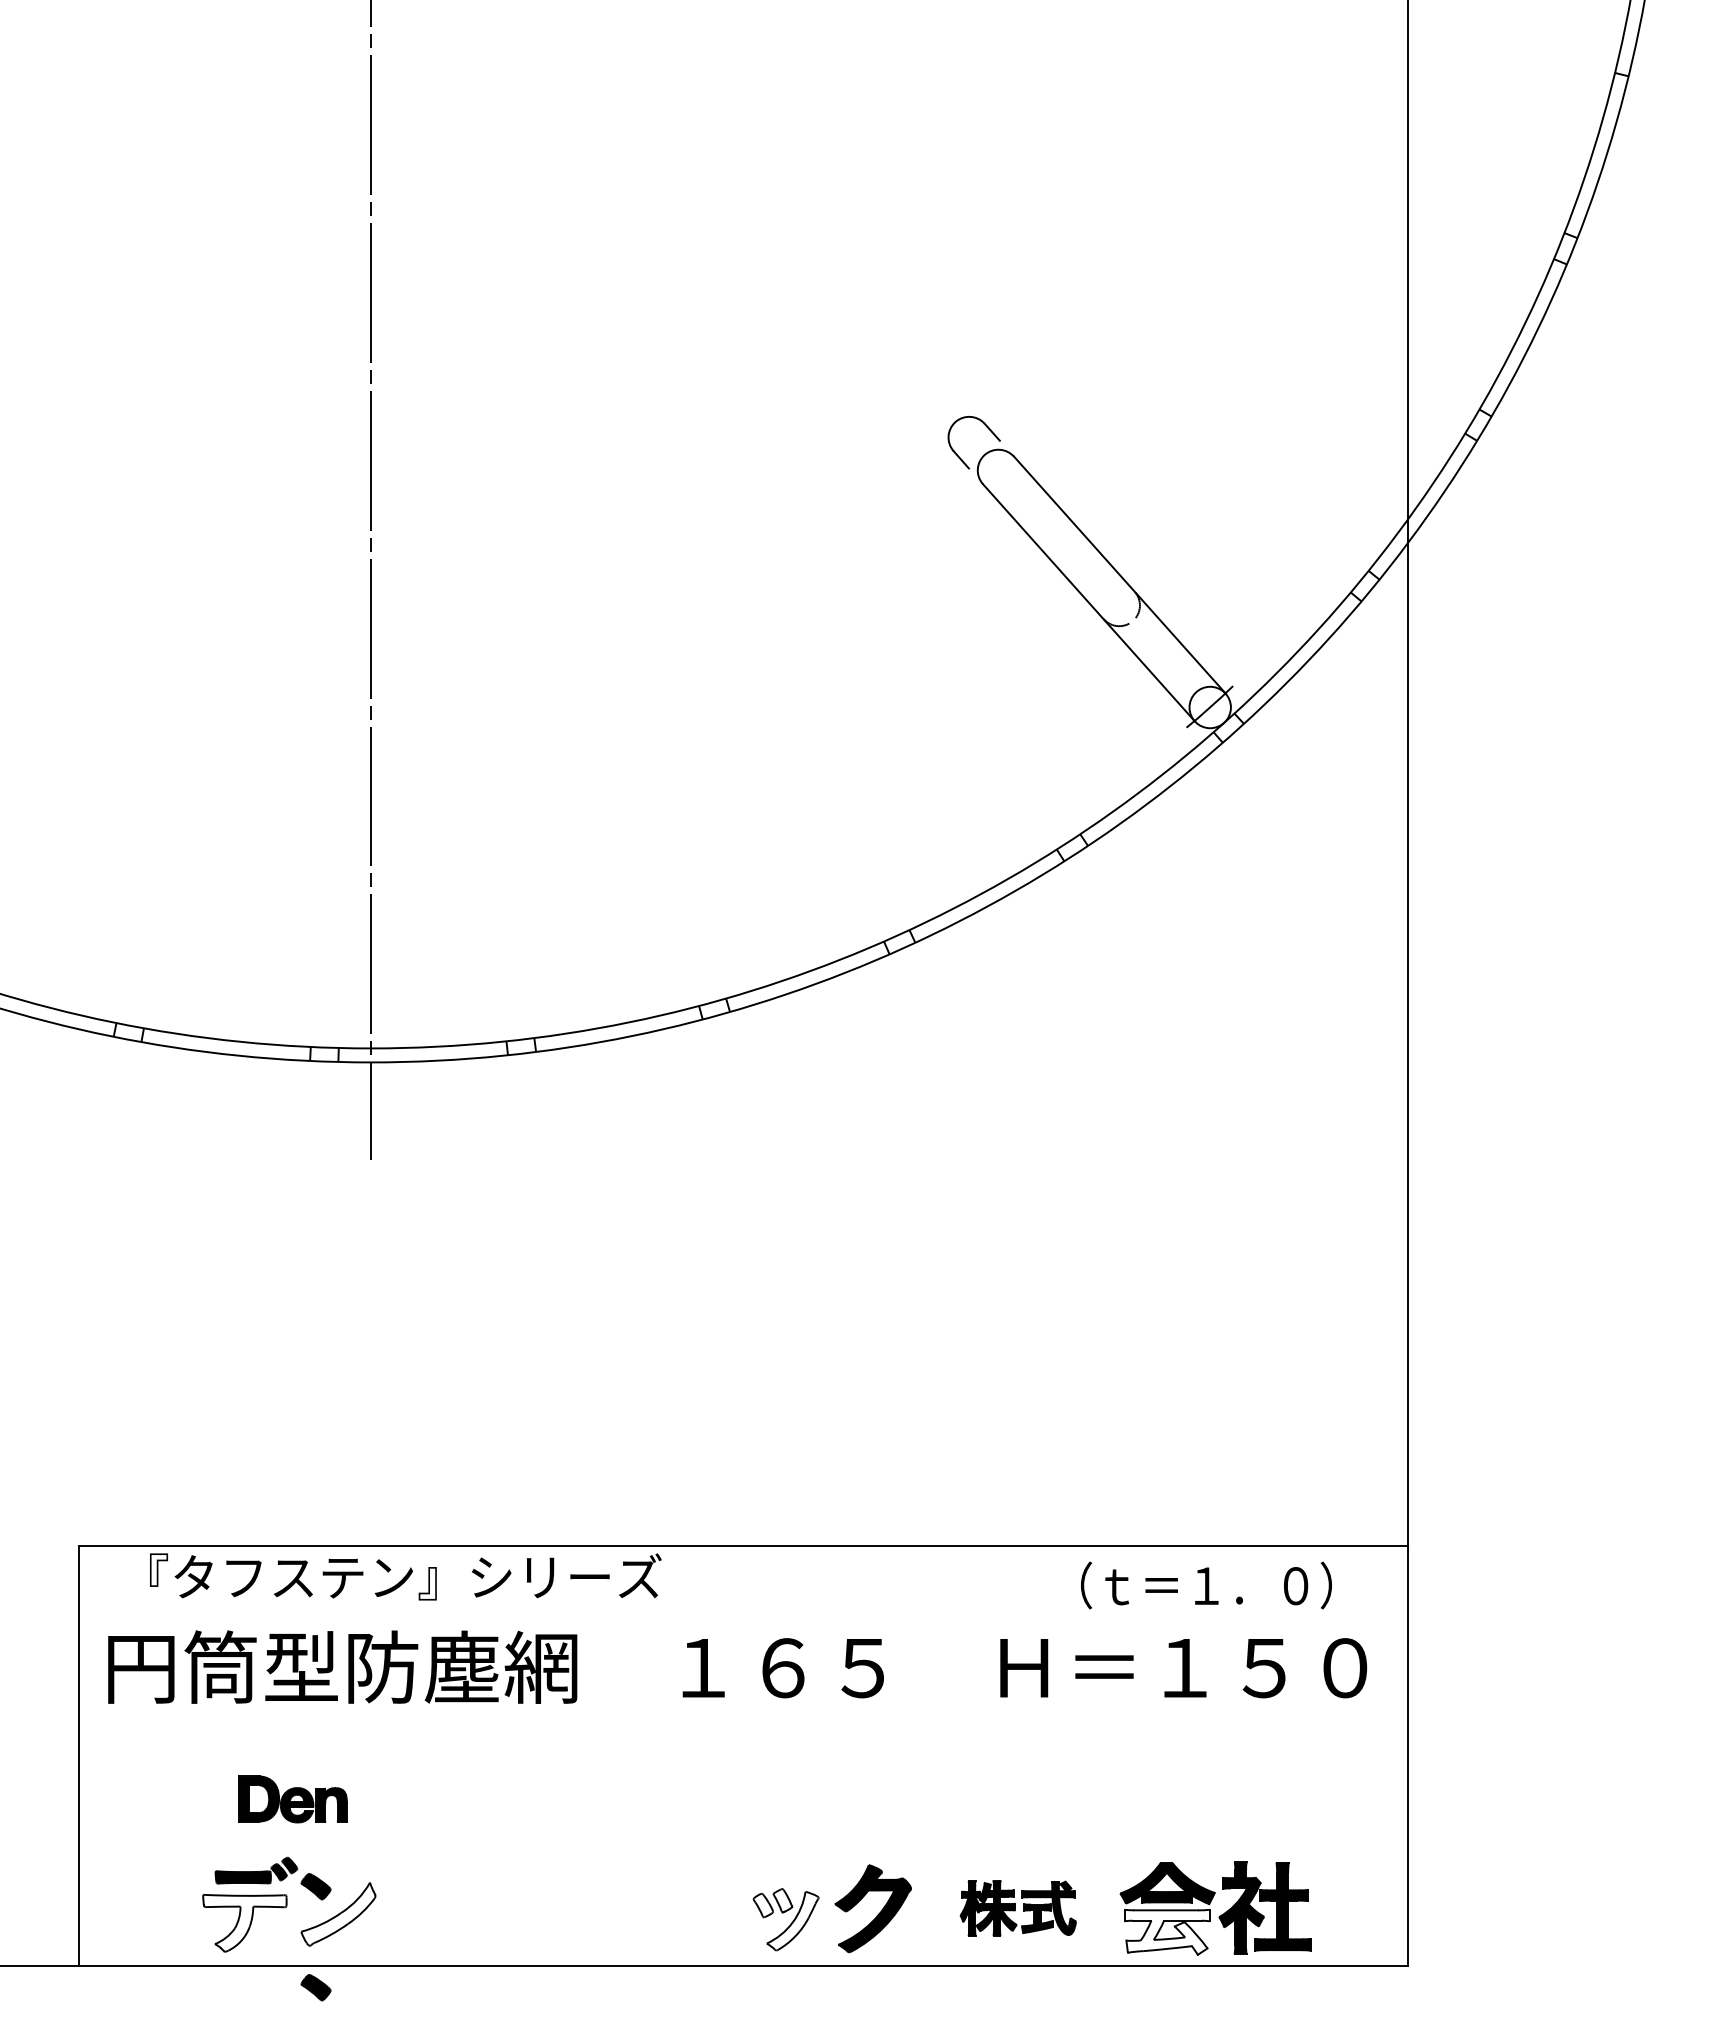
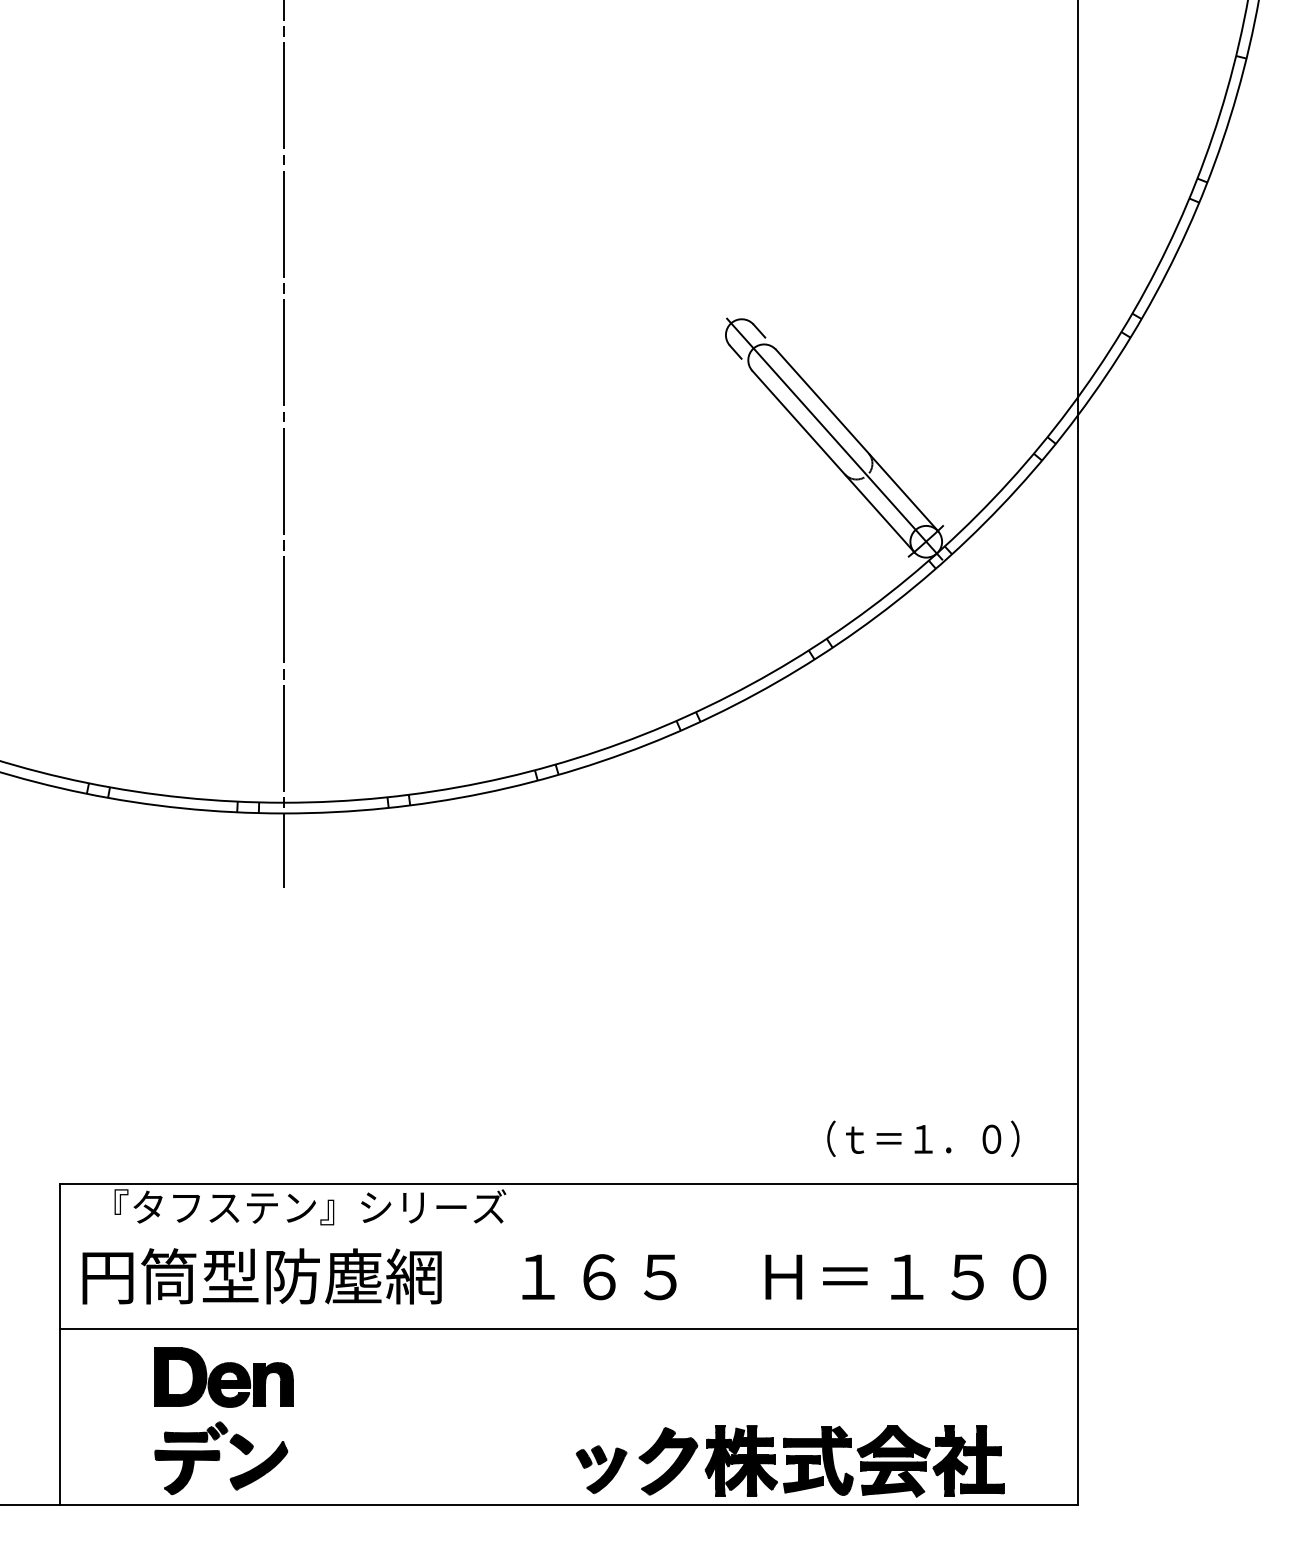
line: (1090, 573) -> (834, 439), added
text: (1206, 1585) -> (923, 1138), moved
line: (742, 1735) -> (568, 1328), added
part: (292, 1799) -> (223, 1377), size x1.67
fill: (782, 1900) -> (598, 1454), added
fill: (763, 1905) -> (584, 1458), added
part: (1018, 1908) -> (779, 1461), size x1.67
fill: (338, 1913) -> (258, 1464), added
fill: (792, 1920) -> (606, 1470), added
fill: (244, 1922) -> (186, 1471), added
fill: (1166, 1931) -> (892, 1478), added
part: (315, 1987) -> (241, 1521), removed

